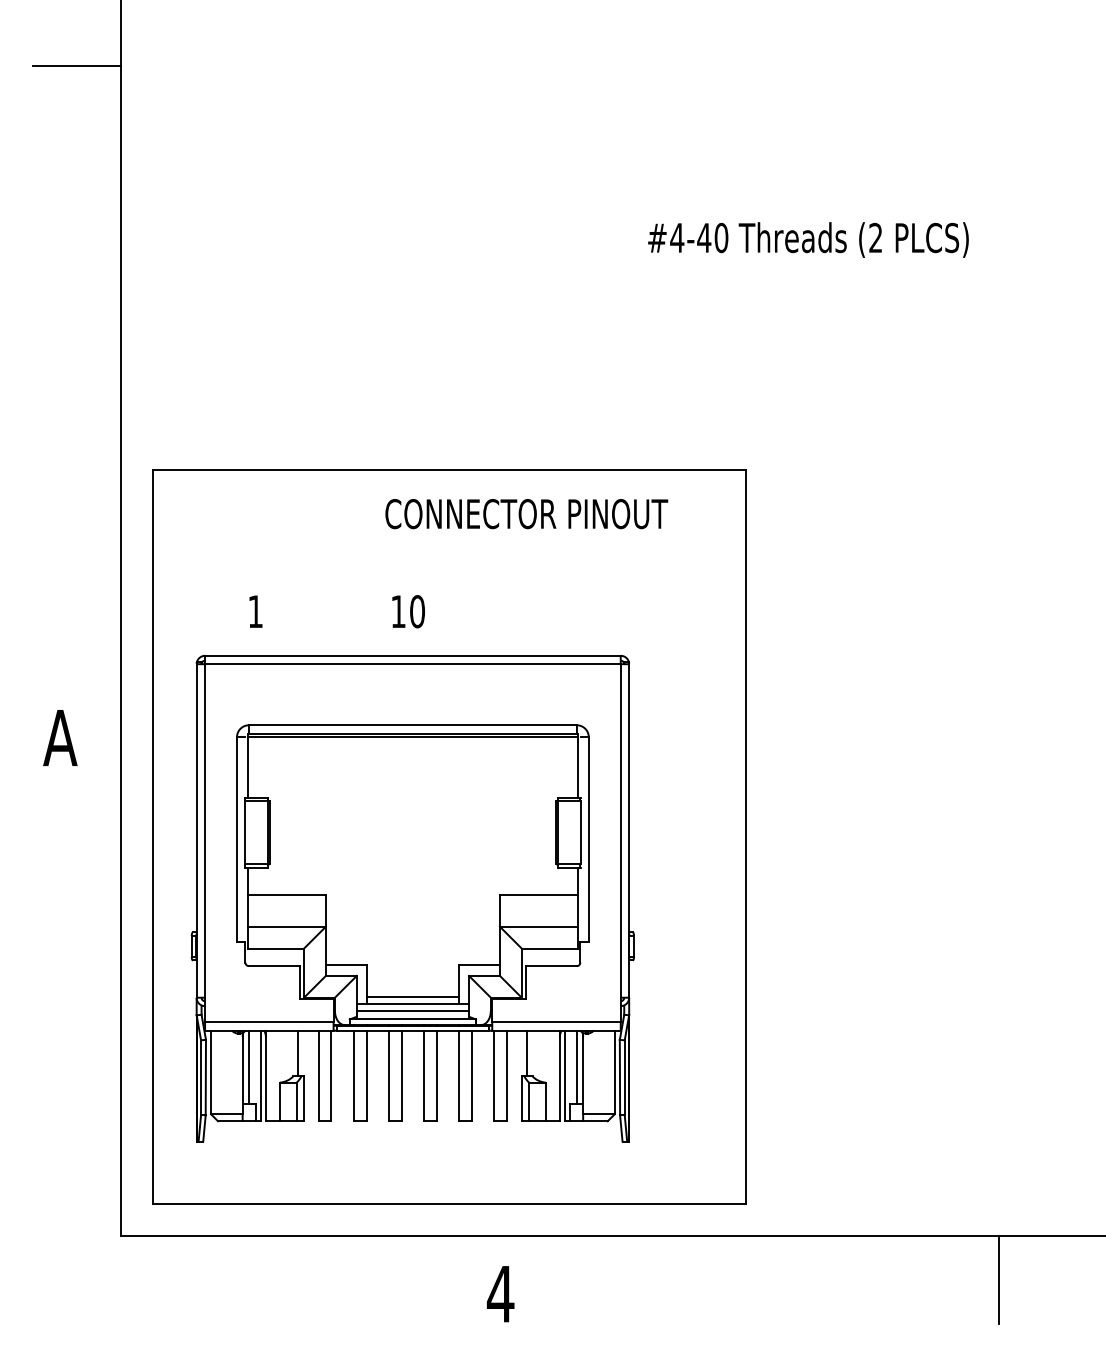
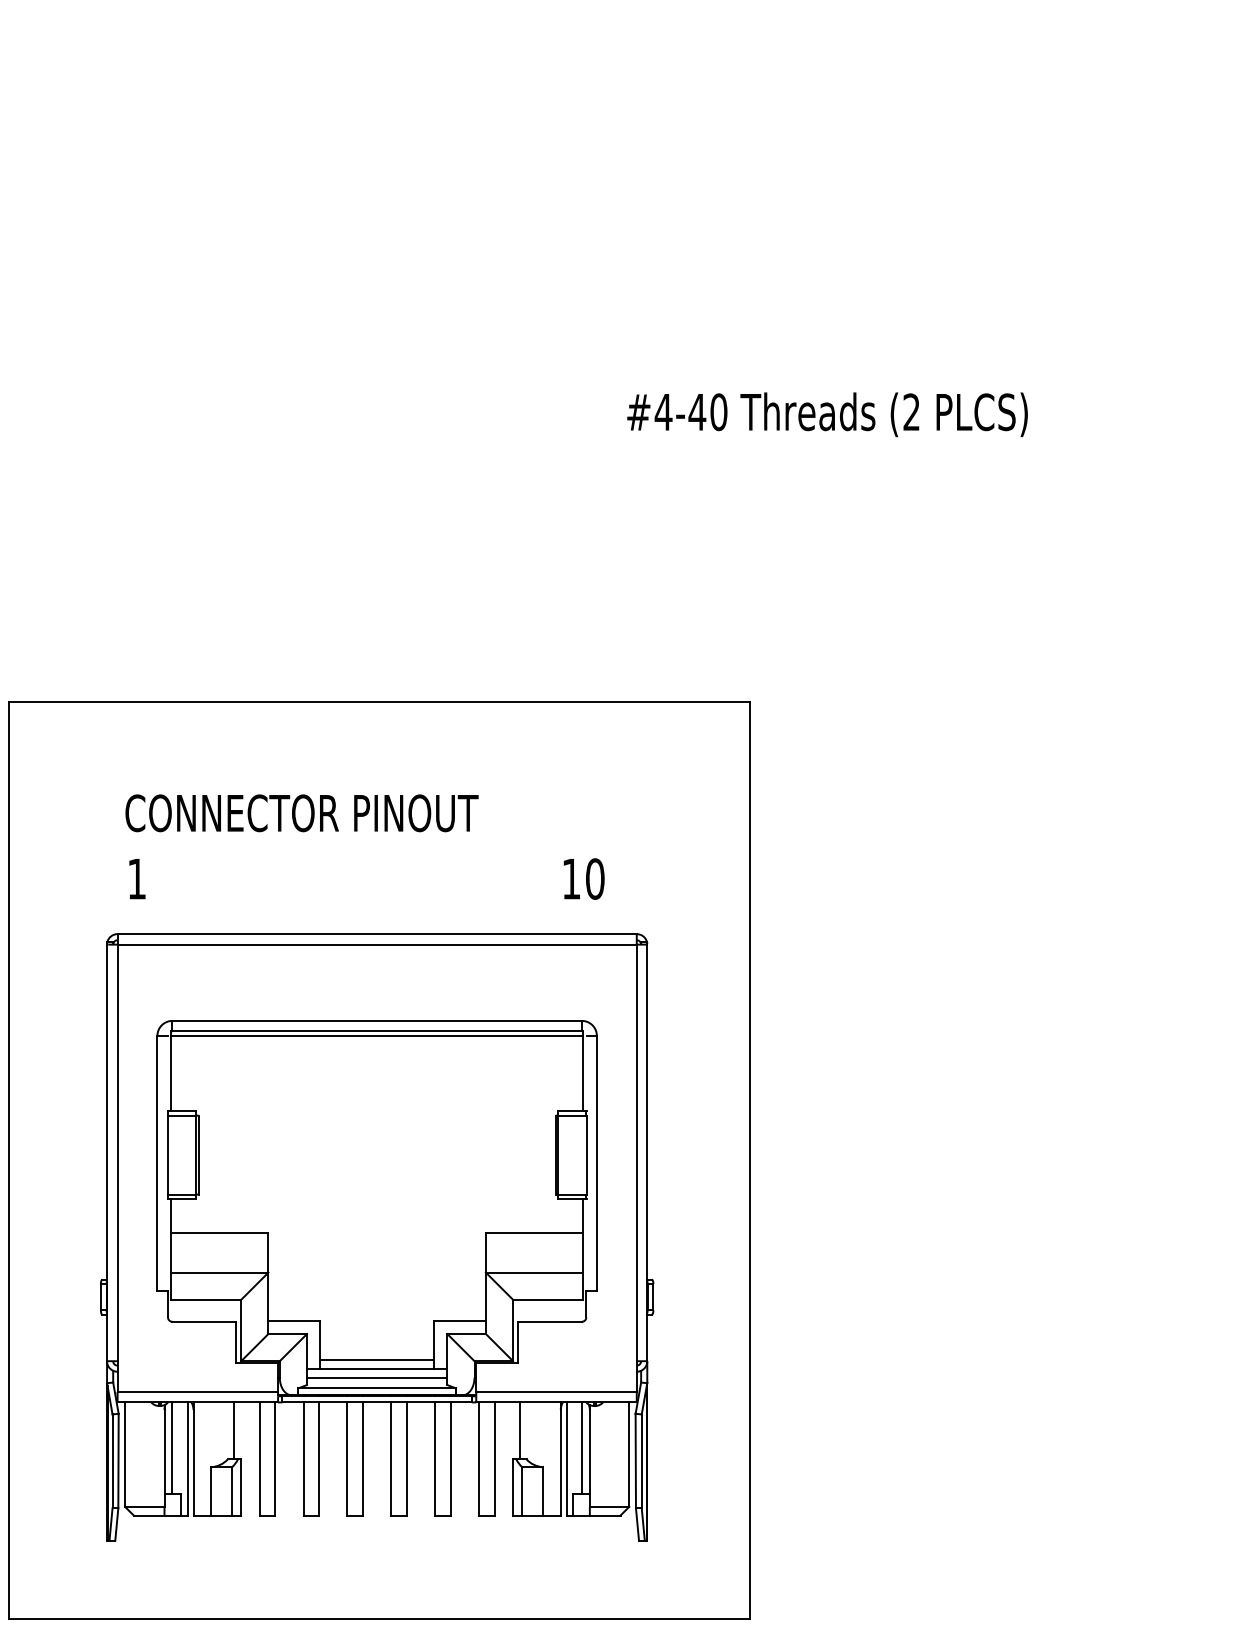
text: (526, 514) -> (301, 813), moved
text: (408, 611) -> (584, 878), moved
part: (412, 898) -> (376, 1237), moved

